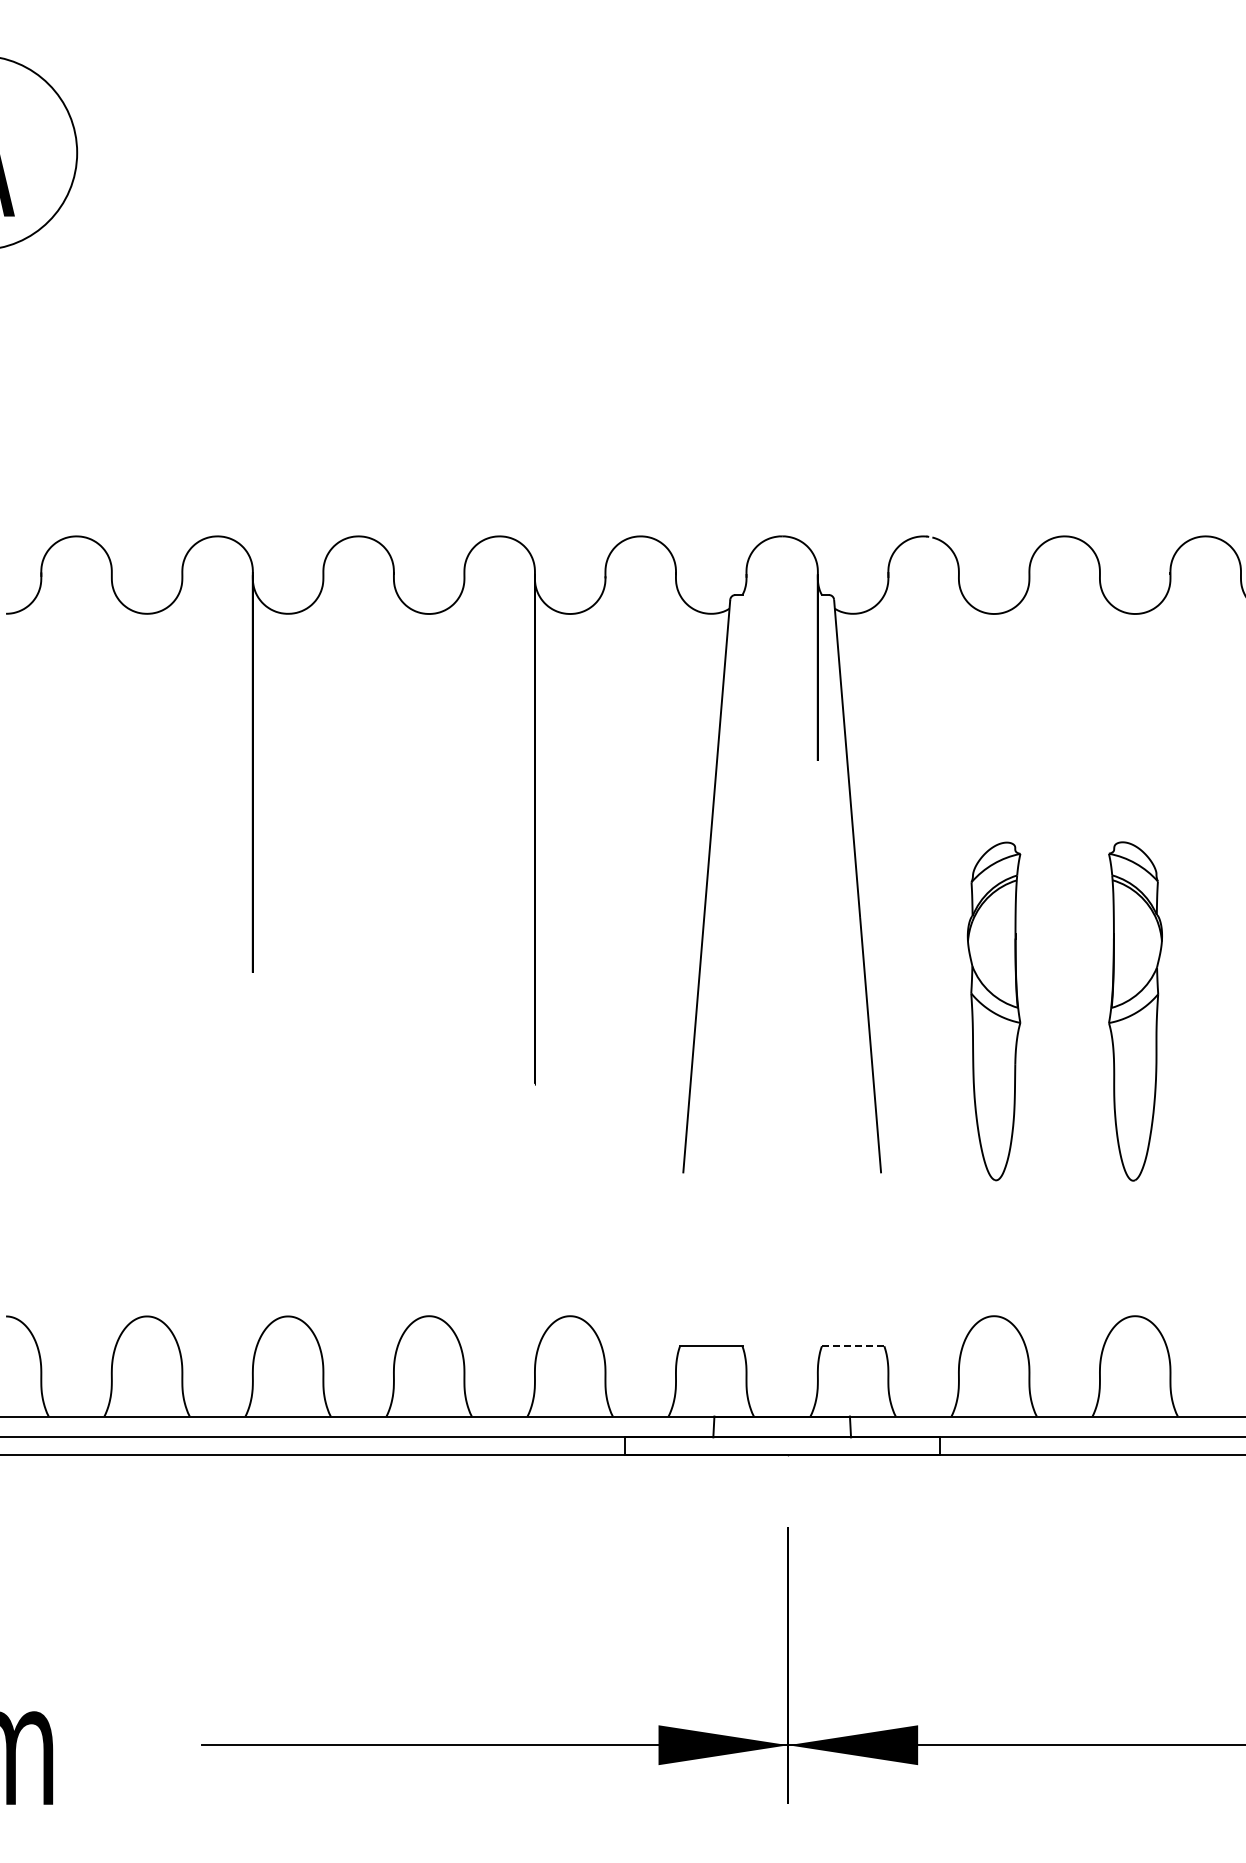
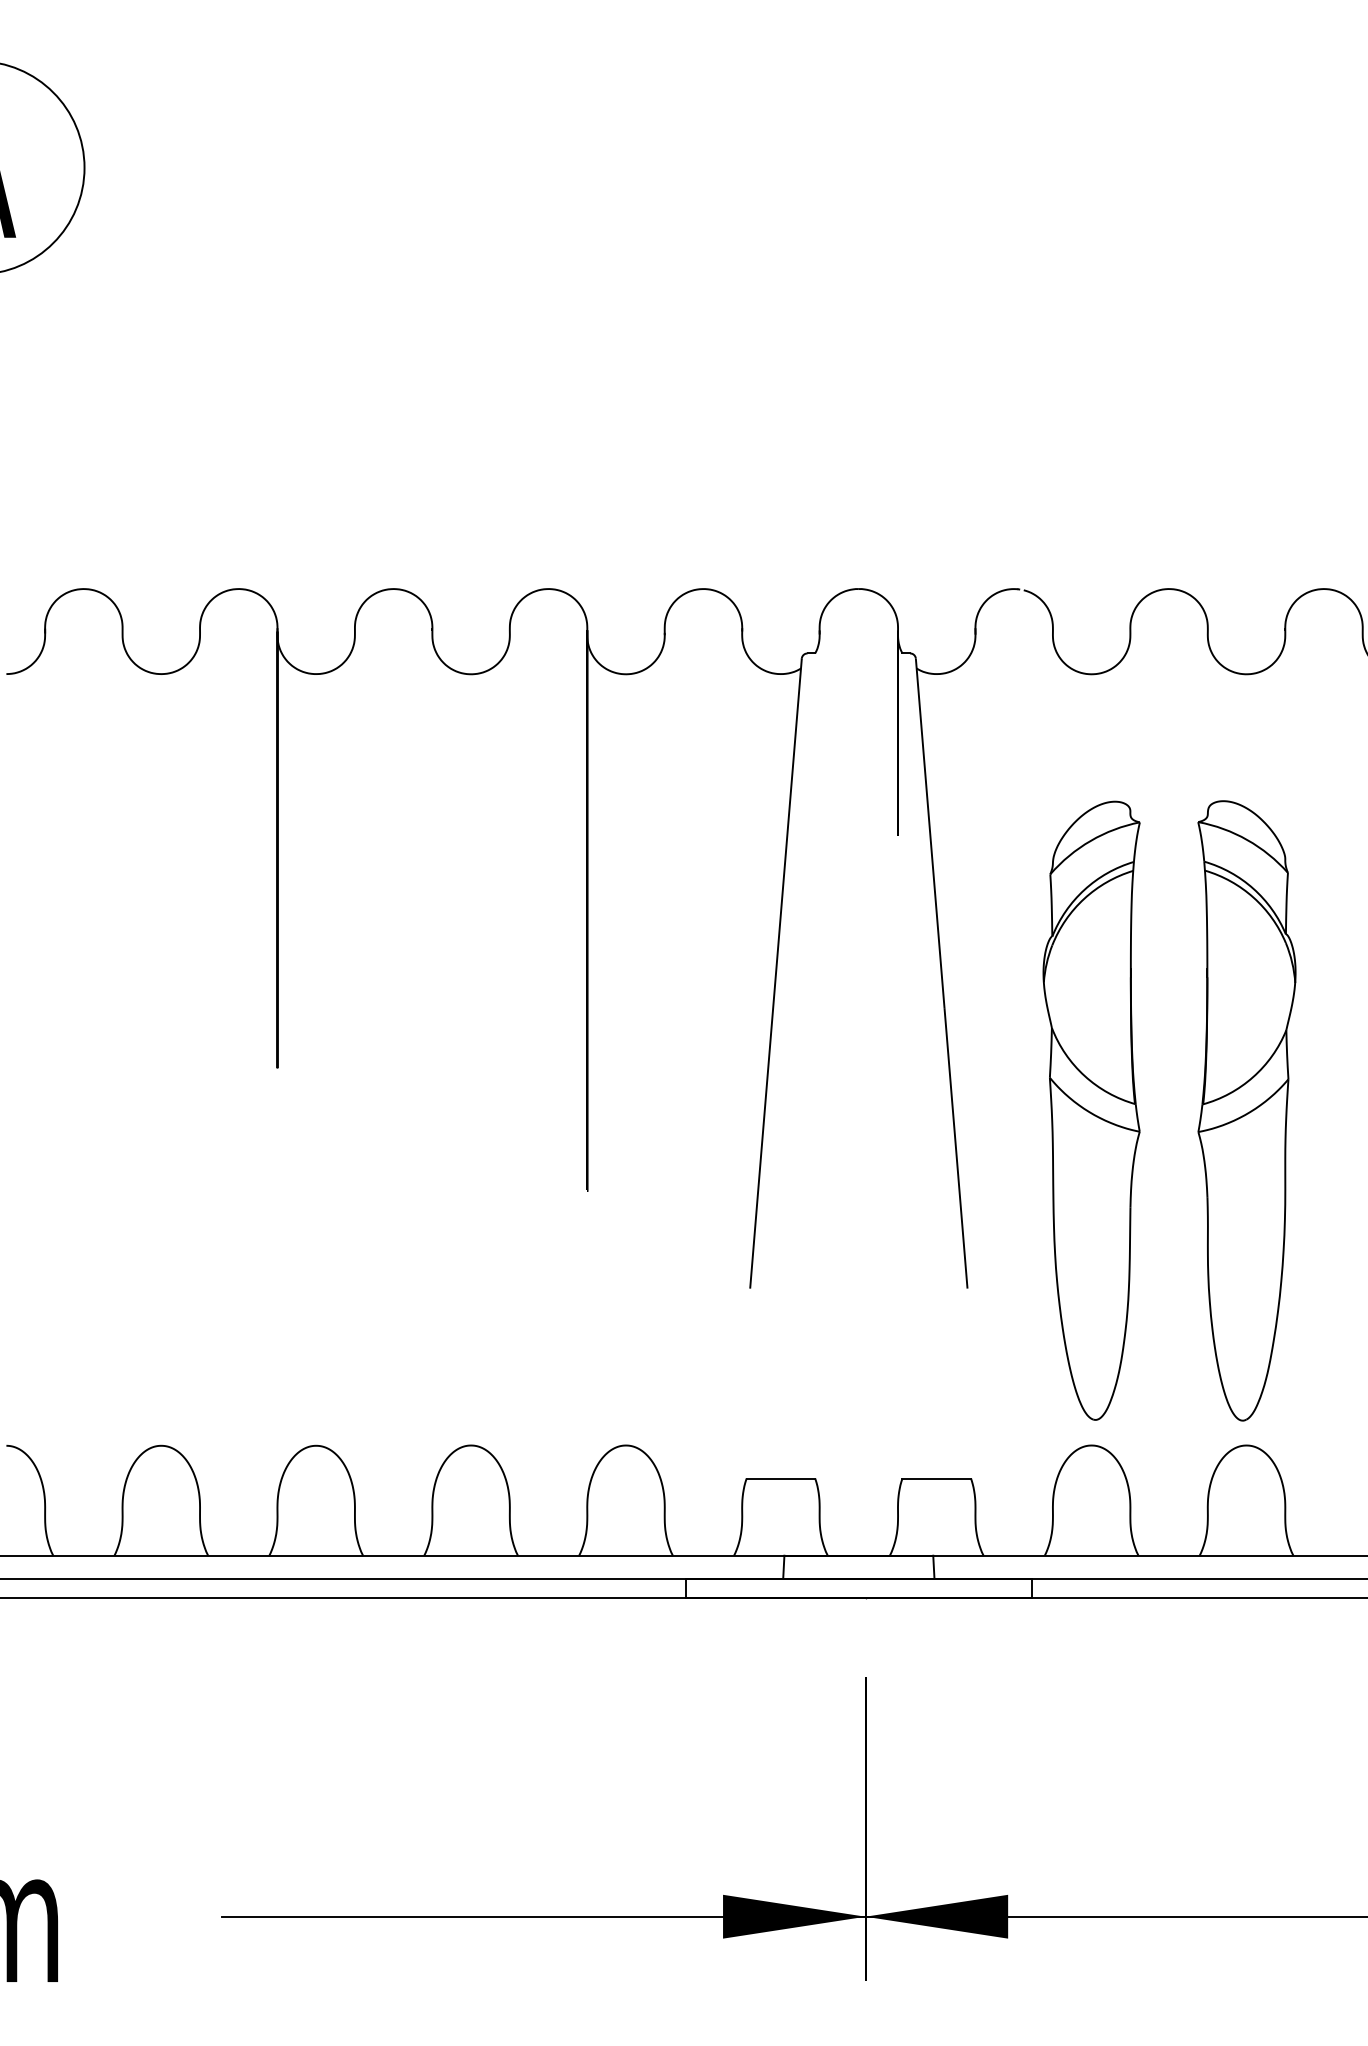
part: (993, 1011) -> (1090, 1110), size x1.67
part: (1135, 1011) -> (1246, 1110), size x1.67
line: (852, 1346) -> (936, 1478), dashed -> solid

